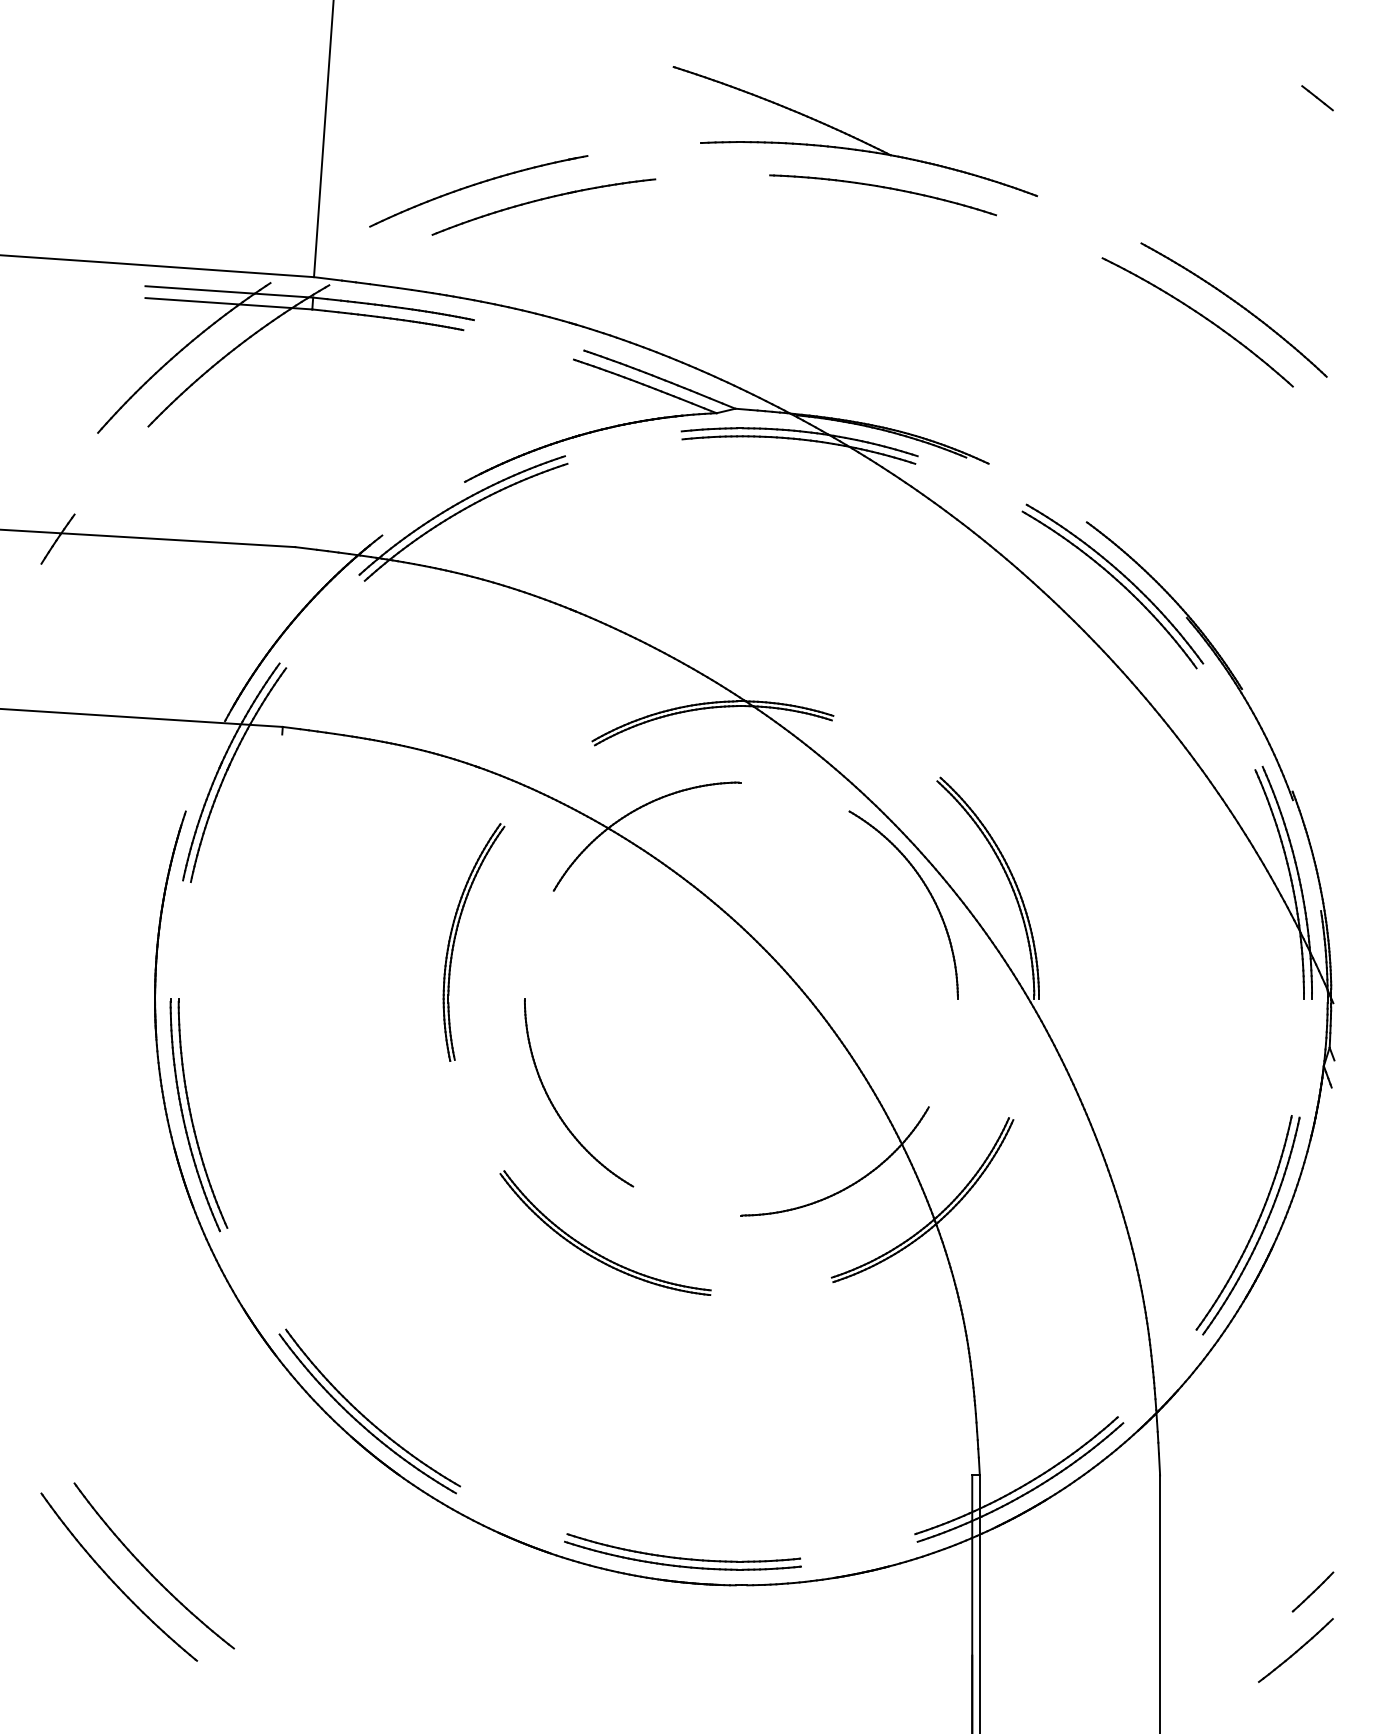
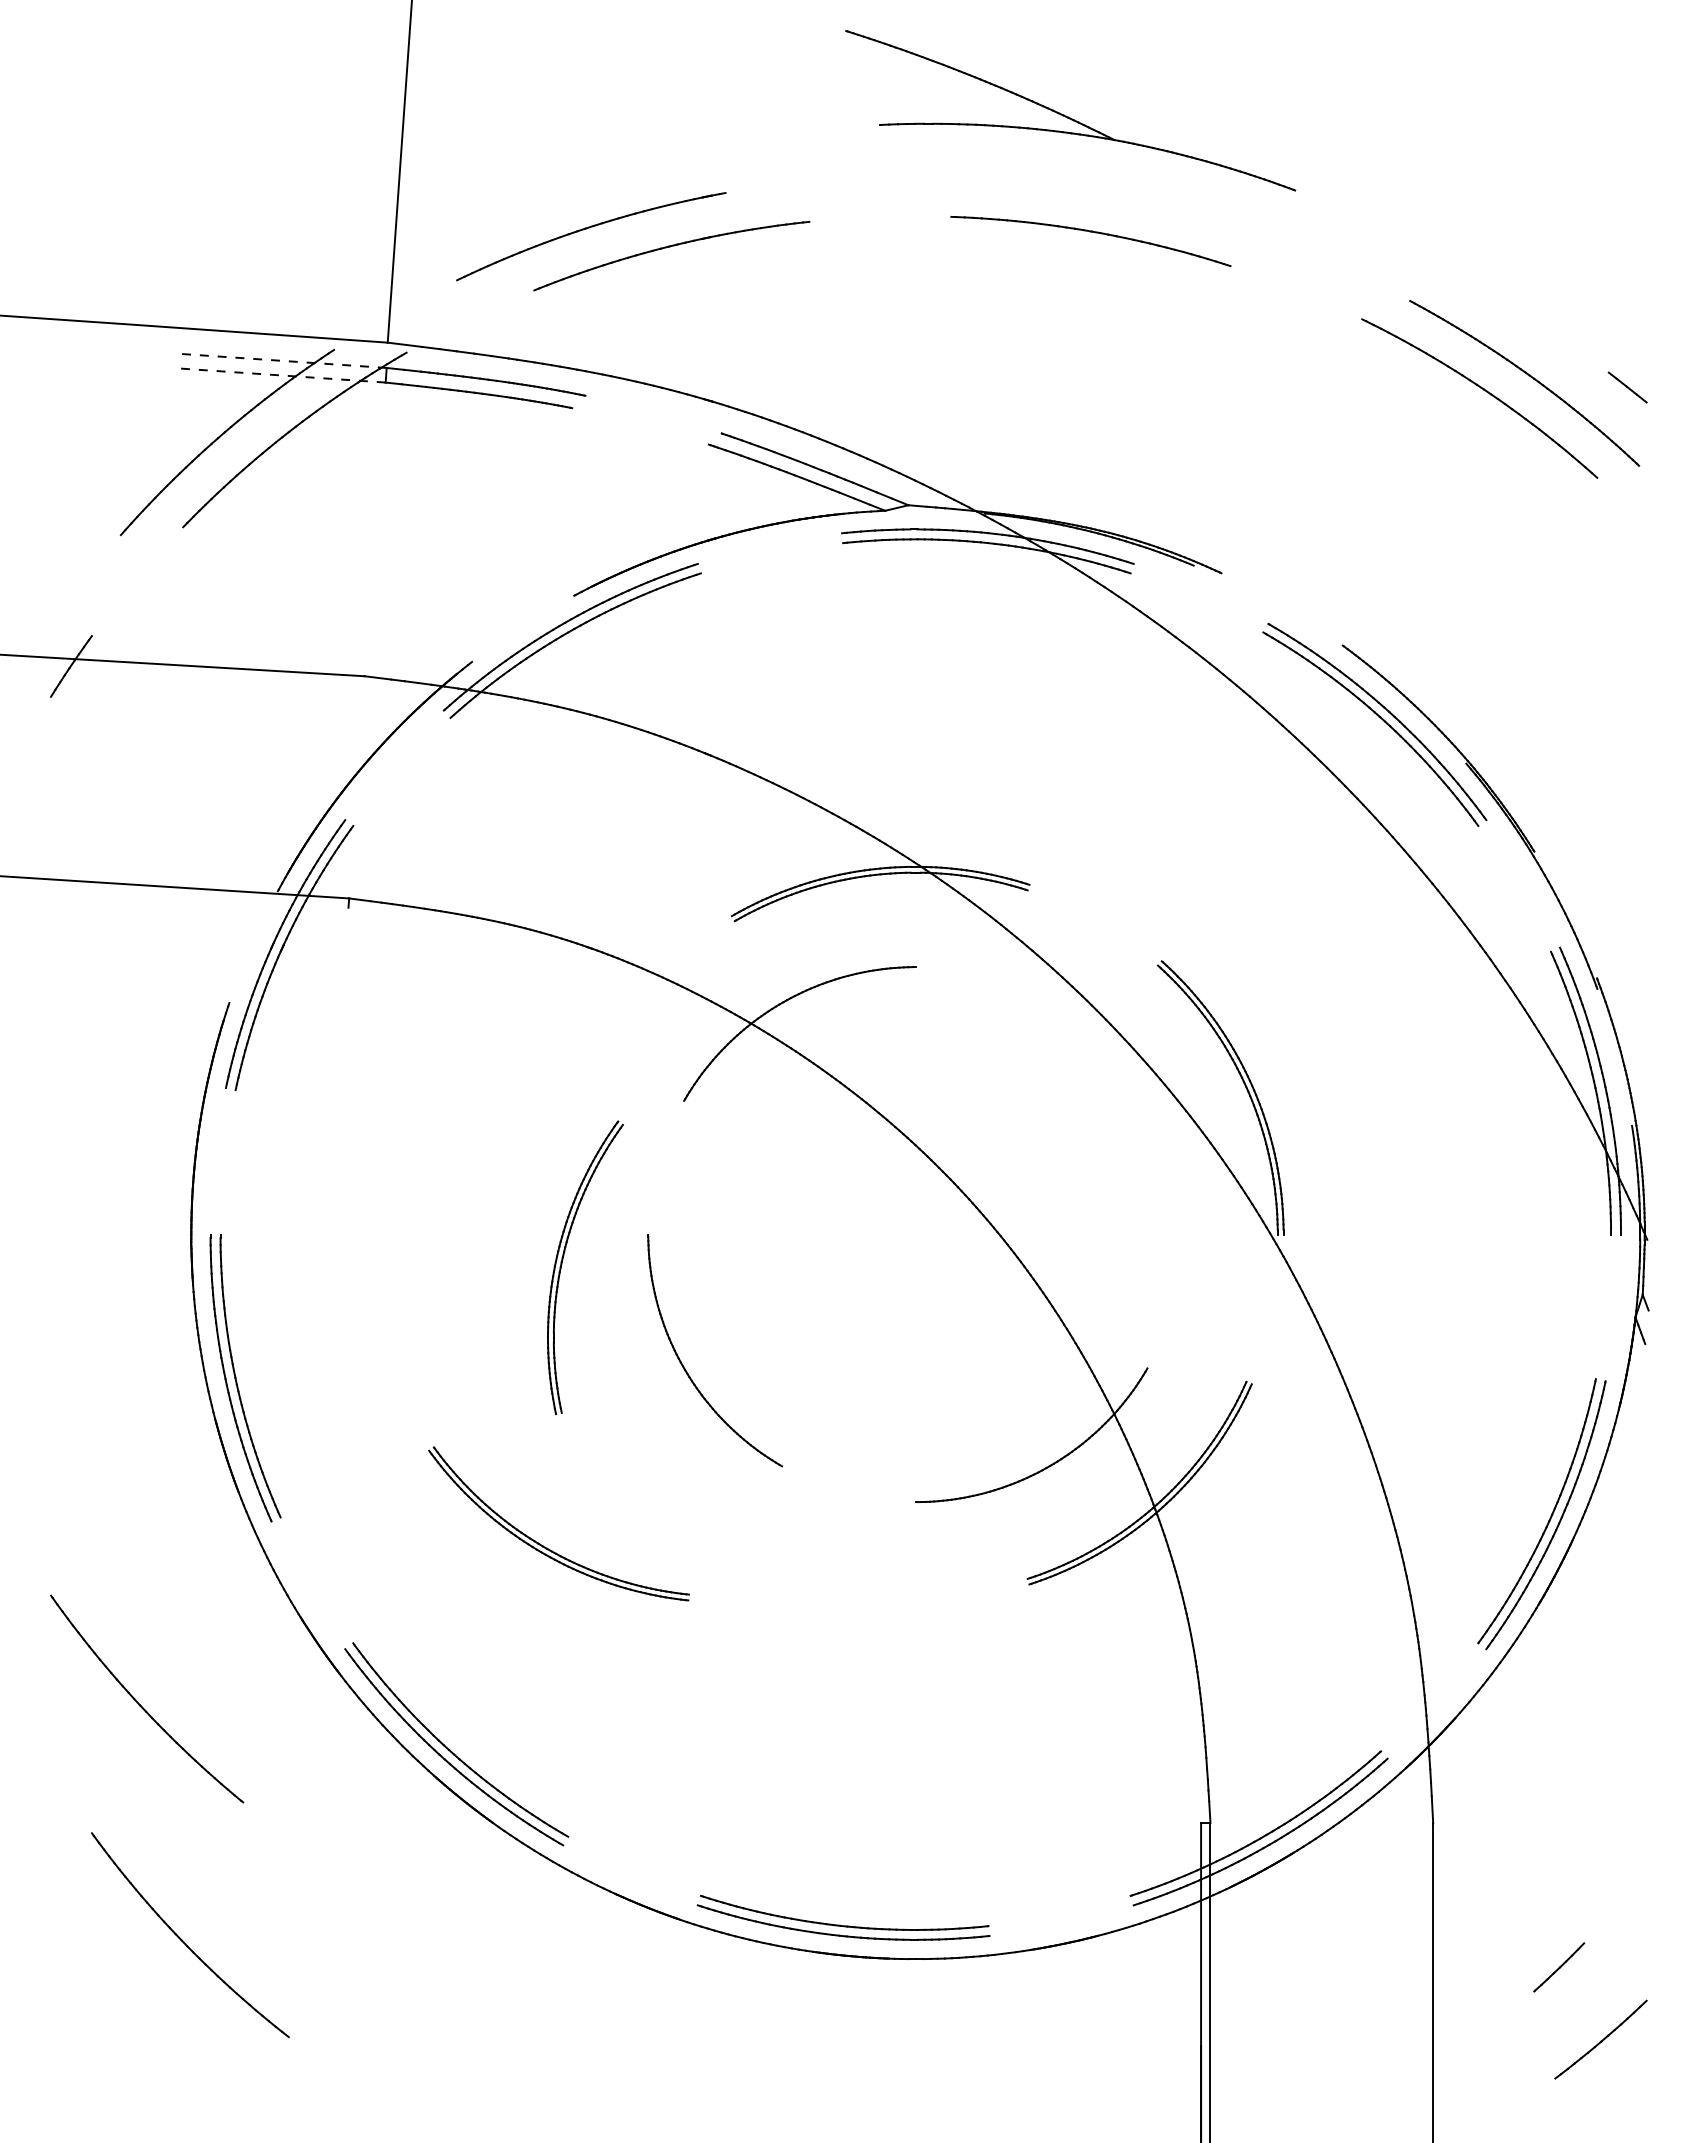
line: (1317, 98) -> (1627, 387), moved
part: (853, 136) -> (1068, 116), moved
line: (229, 291) -> (283, 360), solid -> dashed
line: (228, 303) -> (282, 375), solid -> dashed
part: (926, 888) -> (1144, 1098), removed
part: (456, 936) -> (563, 1260), moved
part: (596, 1252) -> (547, 1547), moved
part: (113, 1581) -> (140, 1704), moved
line: (1313, 1592) -> (1559, 1967), moved

